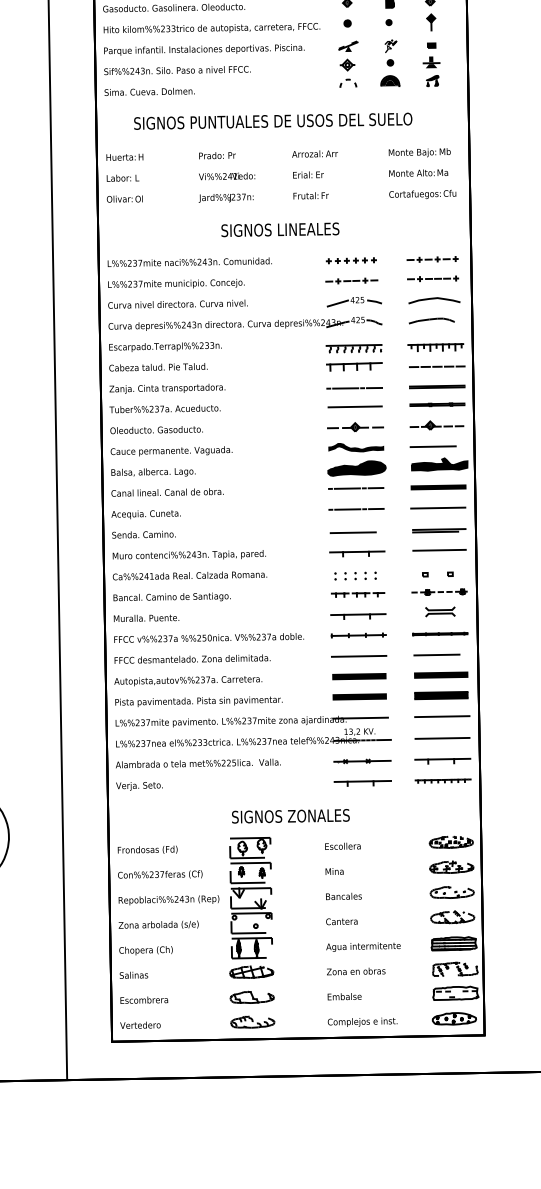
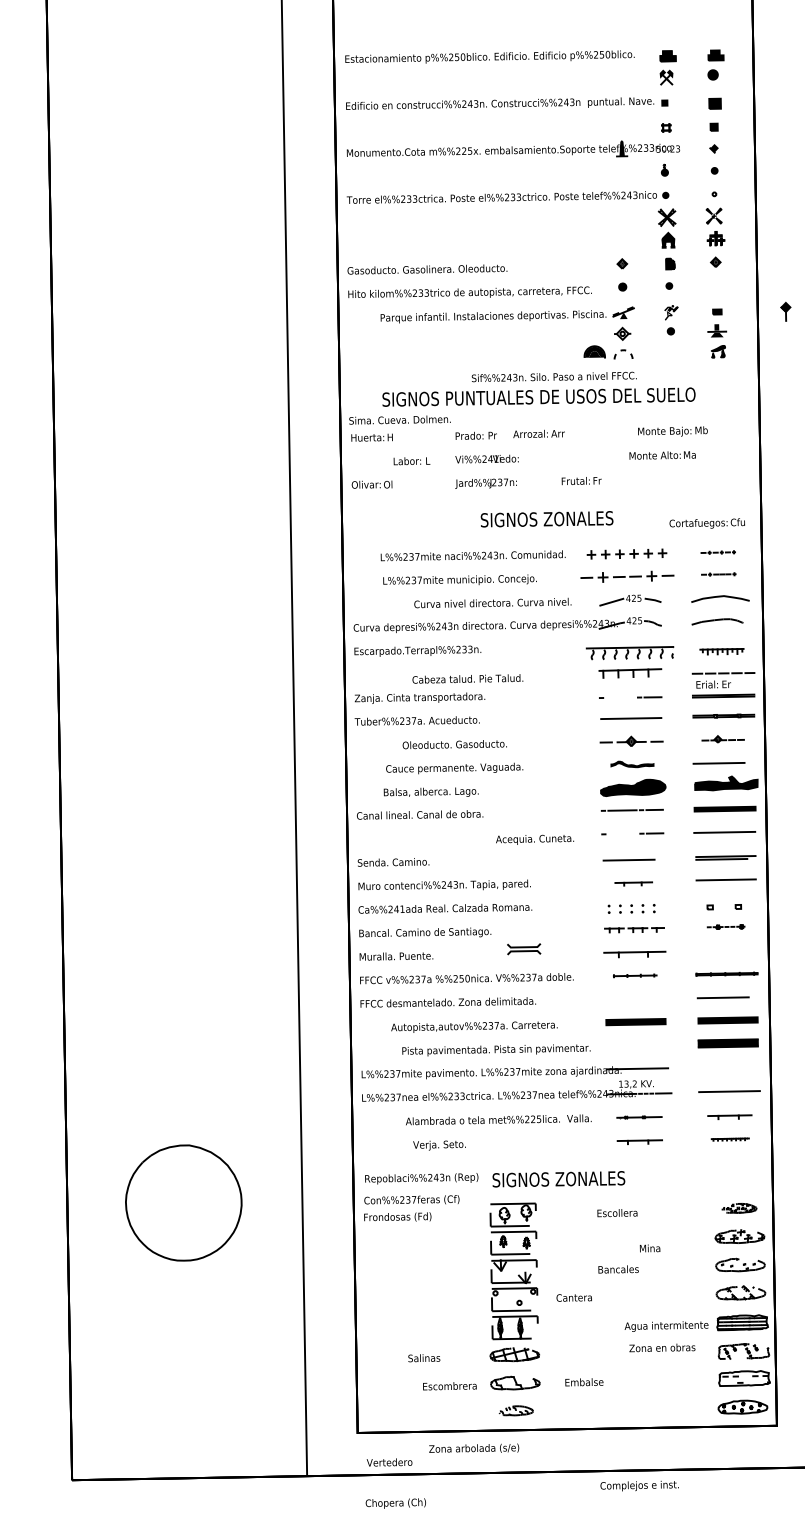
part: (430, 22) -> (785, 311), moved
text: (204, 49) -> (493, 316), moved
text: (176, 70) -> (553, 376), moved
part: (390, 80) -> (594, 351), moved
text: (149, 91) -> (399, 419), moved
text: (419, 152) -> (672, 431), moved
text: (314, 153) -> (538, 433), moved
text: (418, 173) -> (662, 455), moved
text: (308, 174) -> (713, 684), moved
text: (122, 178) -> (411, 461), moved
text: (422, 194) -> (706, 523), moved
text: (291, 229) -> (559, 518), SIGNOS LINEALES -> SIGNOS ZONALES
part: (432, 259) -> (718, 552), size x0.6
part: (350, 260) -> (626, 553), size x1.4
text: (189, 262) -> (472, 555), moved
part: (432, 278) -> (718, 574), size x0.6
part: (351, 280) -> (627, 576), size x1.6
text: (175, 283) -> (459, 579), moved
text: (177, 303) -> (492, 602), moved
part: (435, 347) -> (721, 651), size x0.7
part: (353, 349) -> (629, 653), size x1.4
text: (158, 366) -> (467, 678), moved
line: (345, 388) -> (620, 697), removed
part: (436, 424) -> (722, 738), size x0.7
text: (156, 429) -> (454, 744), moved
part: (356, 447) -> (632, 764), size x0.7
text: (171, 451) -> (454, 768), moved
text: (152, 471) -> (430, 791), moved
line: (347, 509) -> (622, 833), removed
text: (146, 514) -> (535, 839), moved
part: (357, 553) -> (633, 883), size x0.6
part: (438, 591) -> (725, 926), size x0.6
part: (440, 612) -> (524, 949), moved
part: (358, 635) -> (634, 975), size x0.7
line: (358, 655) -> (635, 998), removed
text: (188, 680) -> (474, 1026), moved
fill: (359, 696) -> (636, 1044), removed
text: (199, 701) -> (496, 1050), moved
line: (441, 716) -> (728, 1066), removed
part: (442, 760) -> (729, 1116), size x0.7
part: (362, 761) -> (639, 1117), size x0.7
text: (198, 763) -> (498, 1119), moved
part: (443, 780) -> (730, 1139), size x0.6
part: (362, 782) -> (639, 1141), size x0.7
text: (139, 786) -> (439, 1145), moved
part: (451, 842) -> (739, 1208), size x0.7
text: (334, 871) -> (649, 1248), moved
text: (159, 874) -> (411, 1199), moved
text: (168, 900) -> (421, 1178), moved
text: (341, 921) -> (573, 1297), moved
text: (159, 924) -> (474, 1447), moved
text: (363, 947) -> (666, 1326), moved
text: (145, 950) -> (395, 1503), moved
text: (356, 971) -> (662, 1347), moved
text: (134, 975) -> (424, 1358), moved
text: (344, 996) -> (584, 1382), moved
text: (143, 1000) -> (449, 1386), moved
part: (252, 1021) -> (515, 1410), size x0.7
text: (362, 1021) -> (639, 1485), moved
text: (140, 1025) -> (389, 1462), moved

